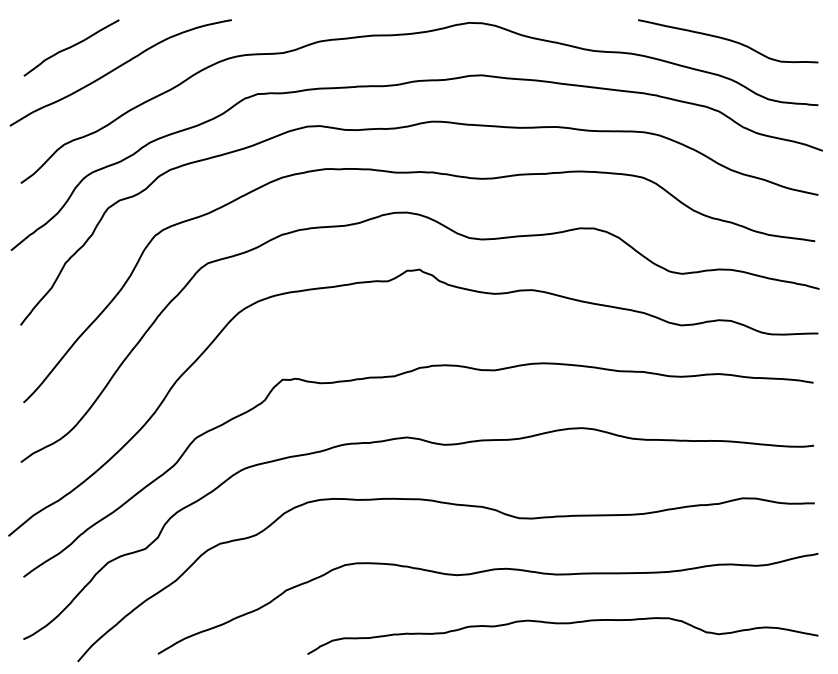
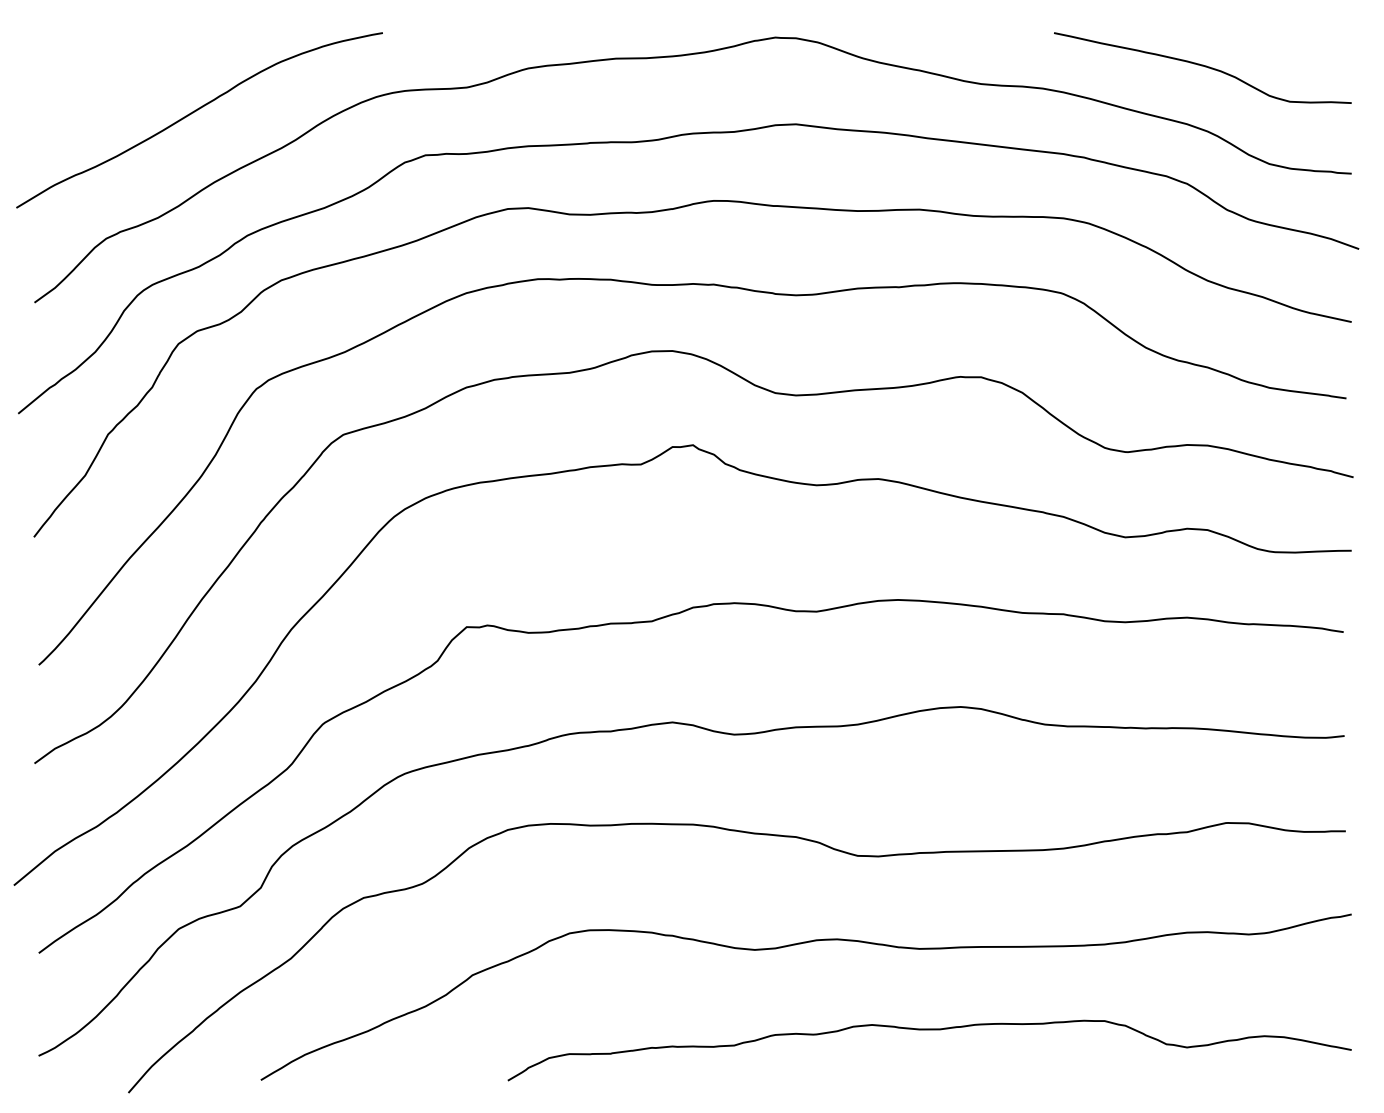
curve: (71, 47) -> (118, 78), removed

